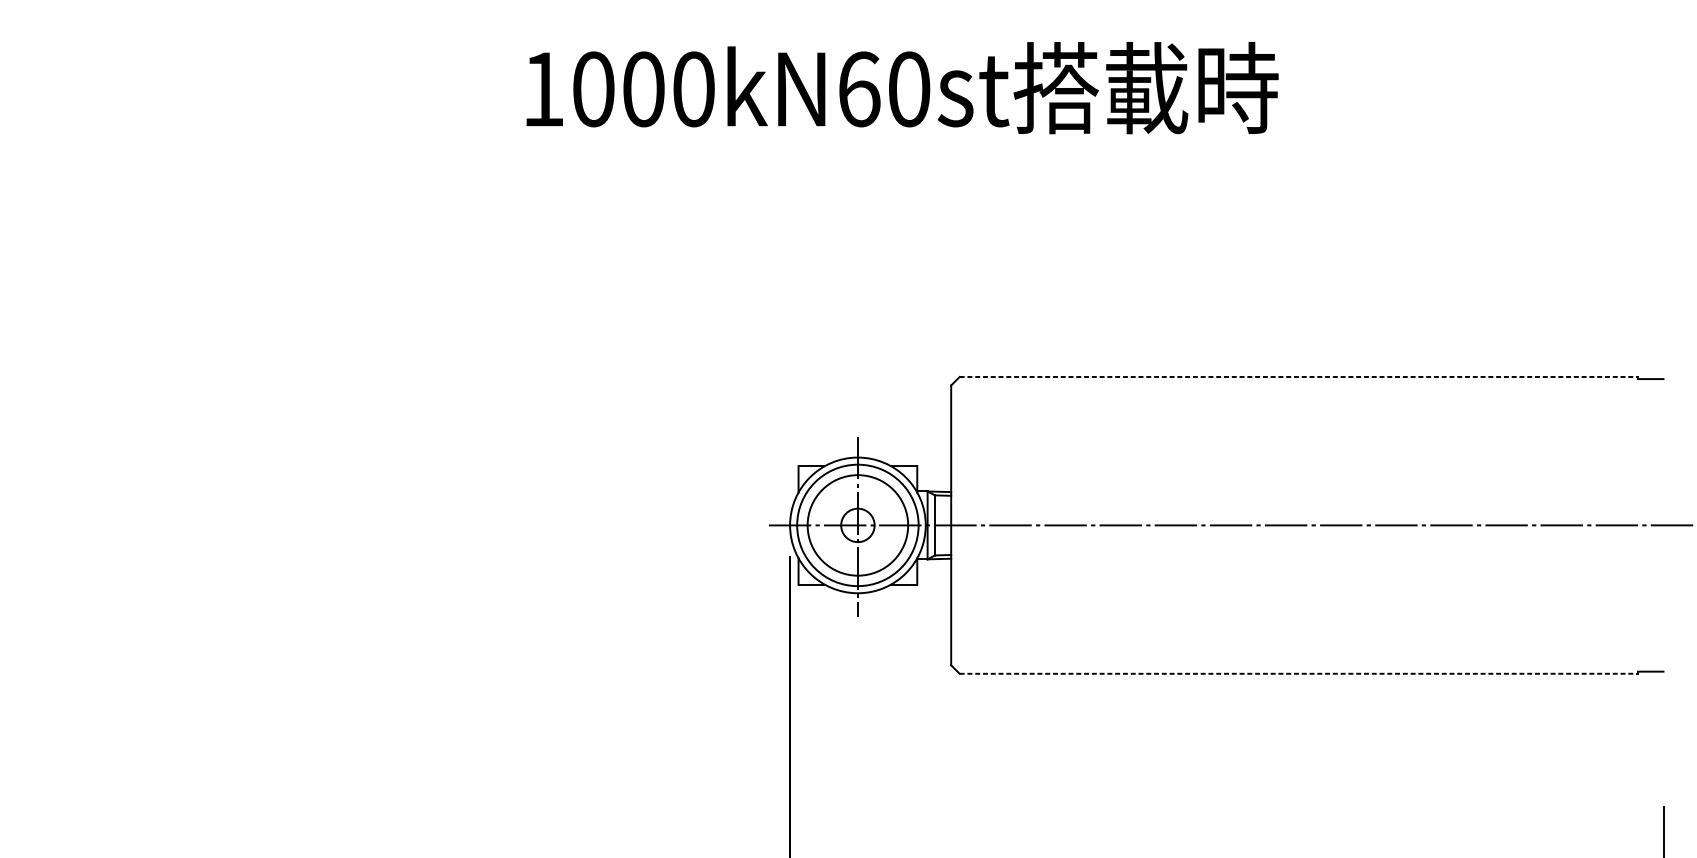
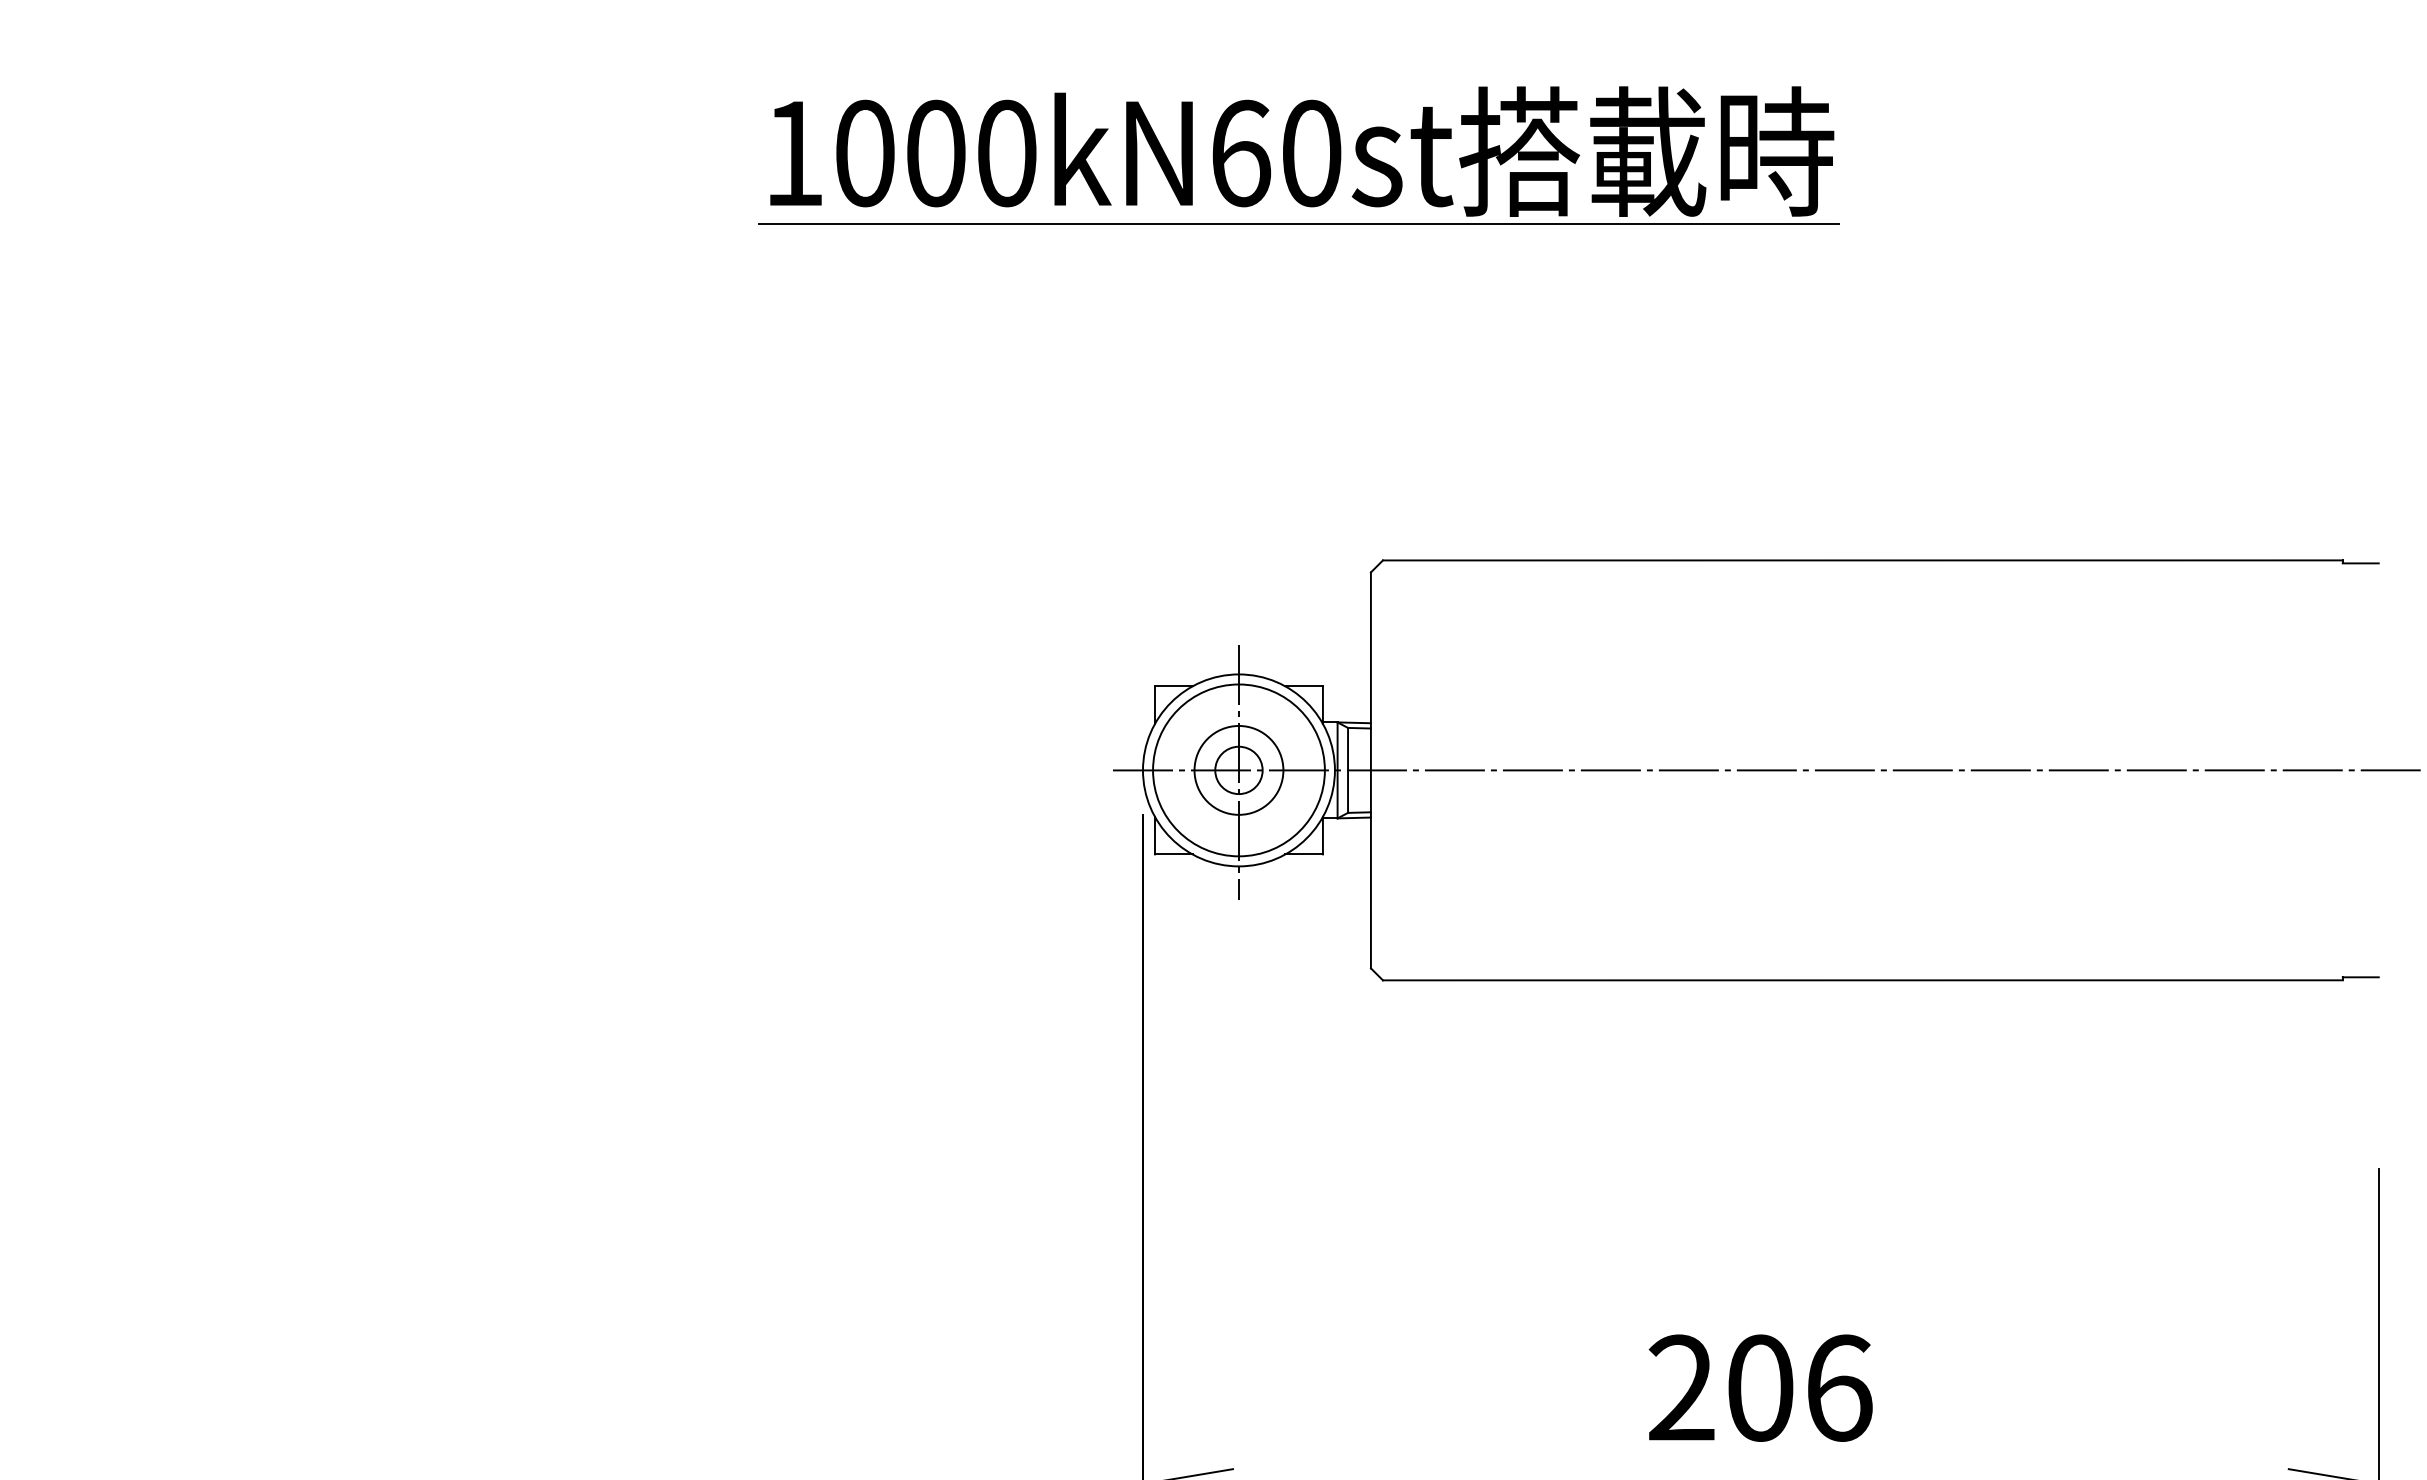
line: (899, 139) -> (1298, 224), added
line: (1298, 377) -> (1862, 560), dashed -> solid
circle: (857, 524) -> (1238, 769), size x0.62
line: (1298, 673) -> (1862, 980), dashed -> solid

